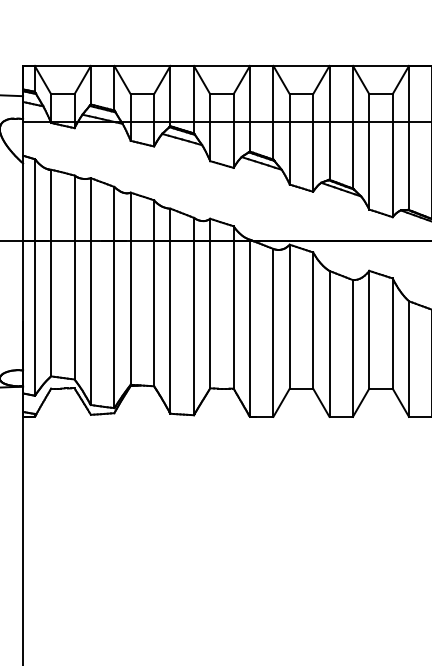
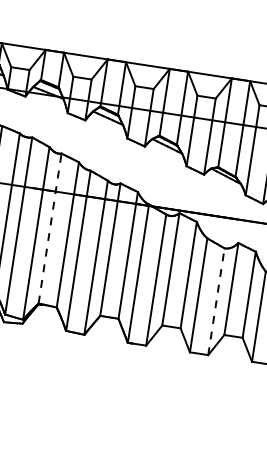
line: (130, 288) -> (49, 228), solid -> dashed
line: (352, 348) -> (216, 301), solid -> dashed

